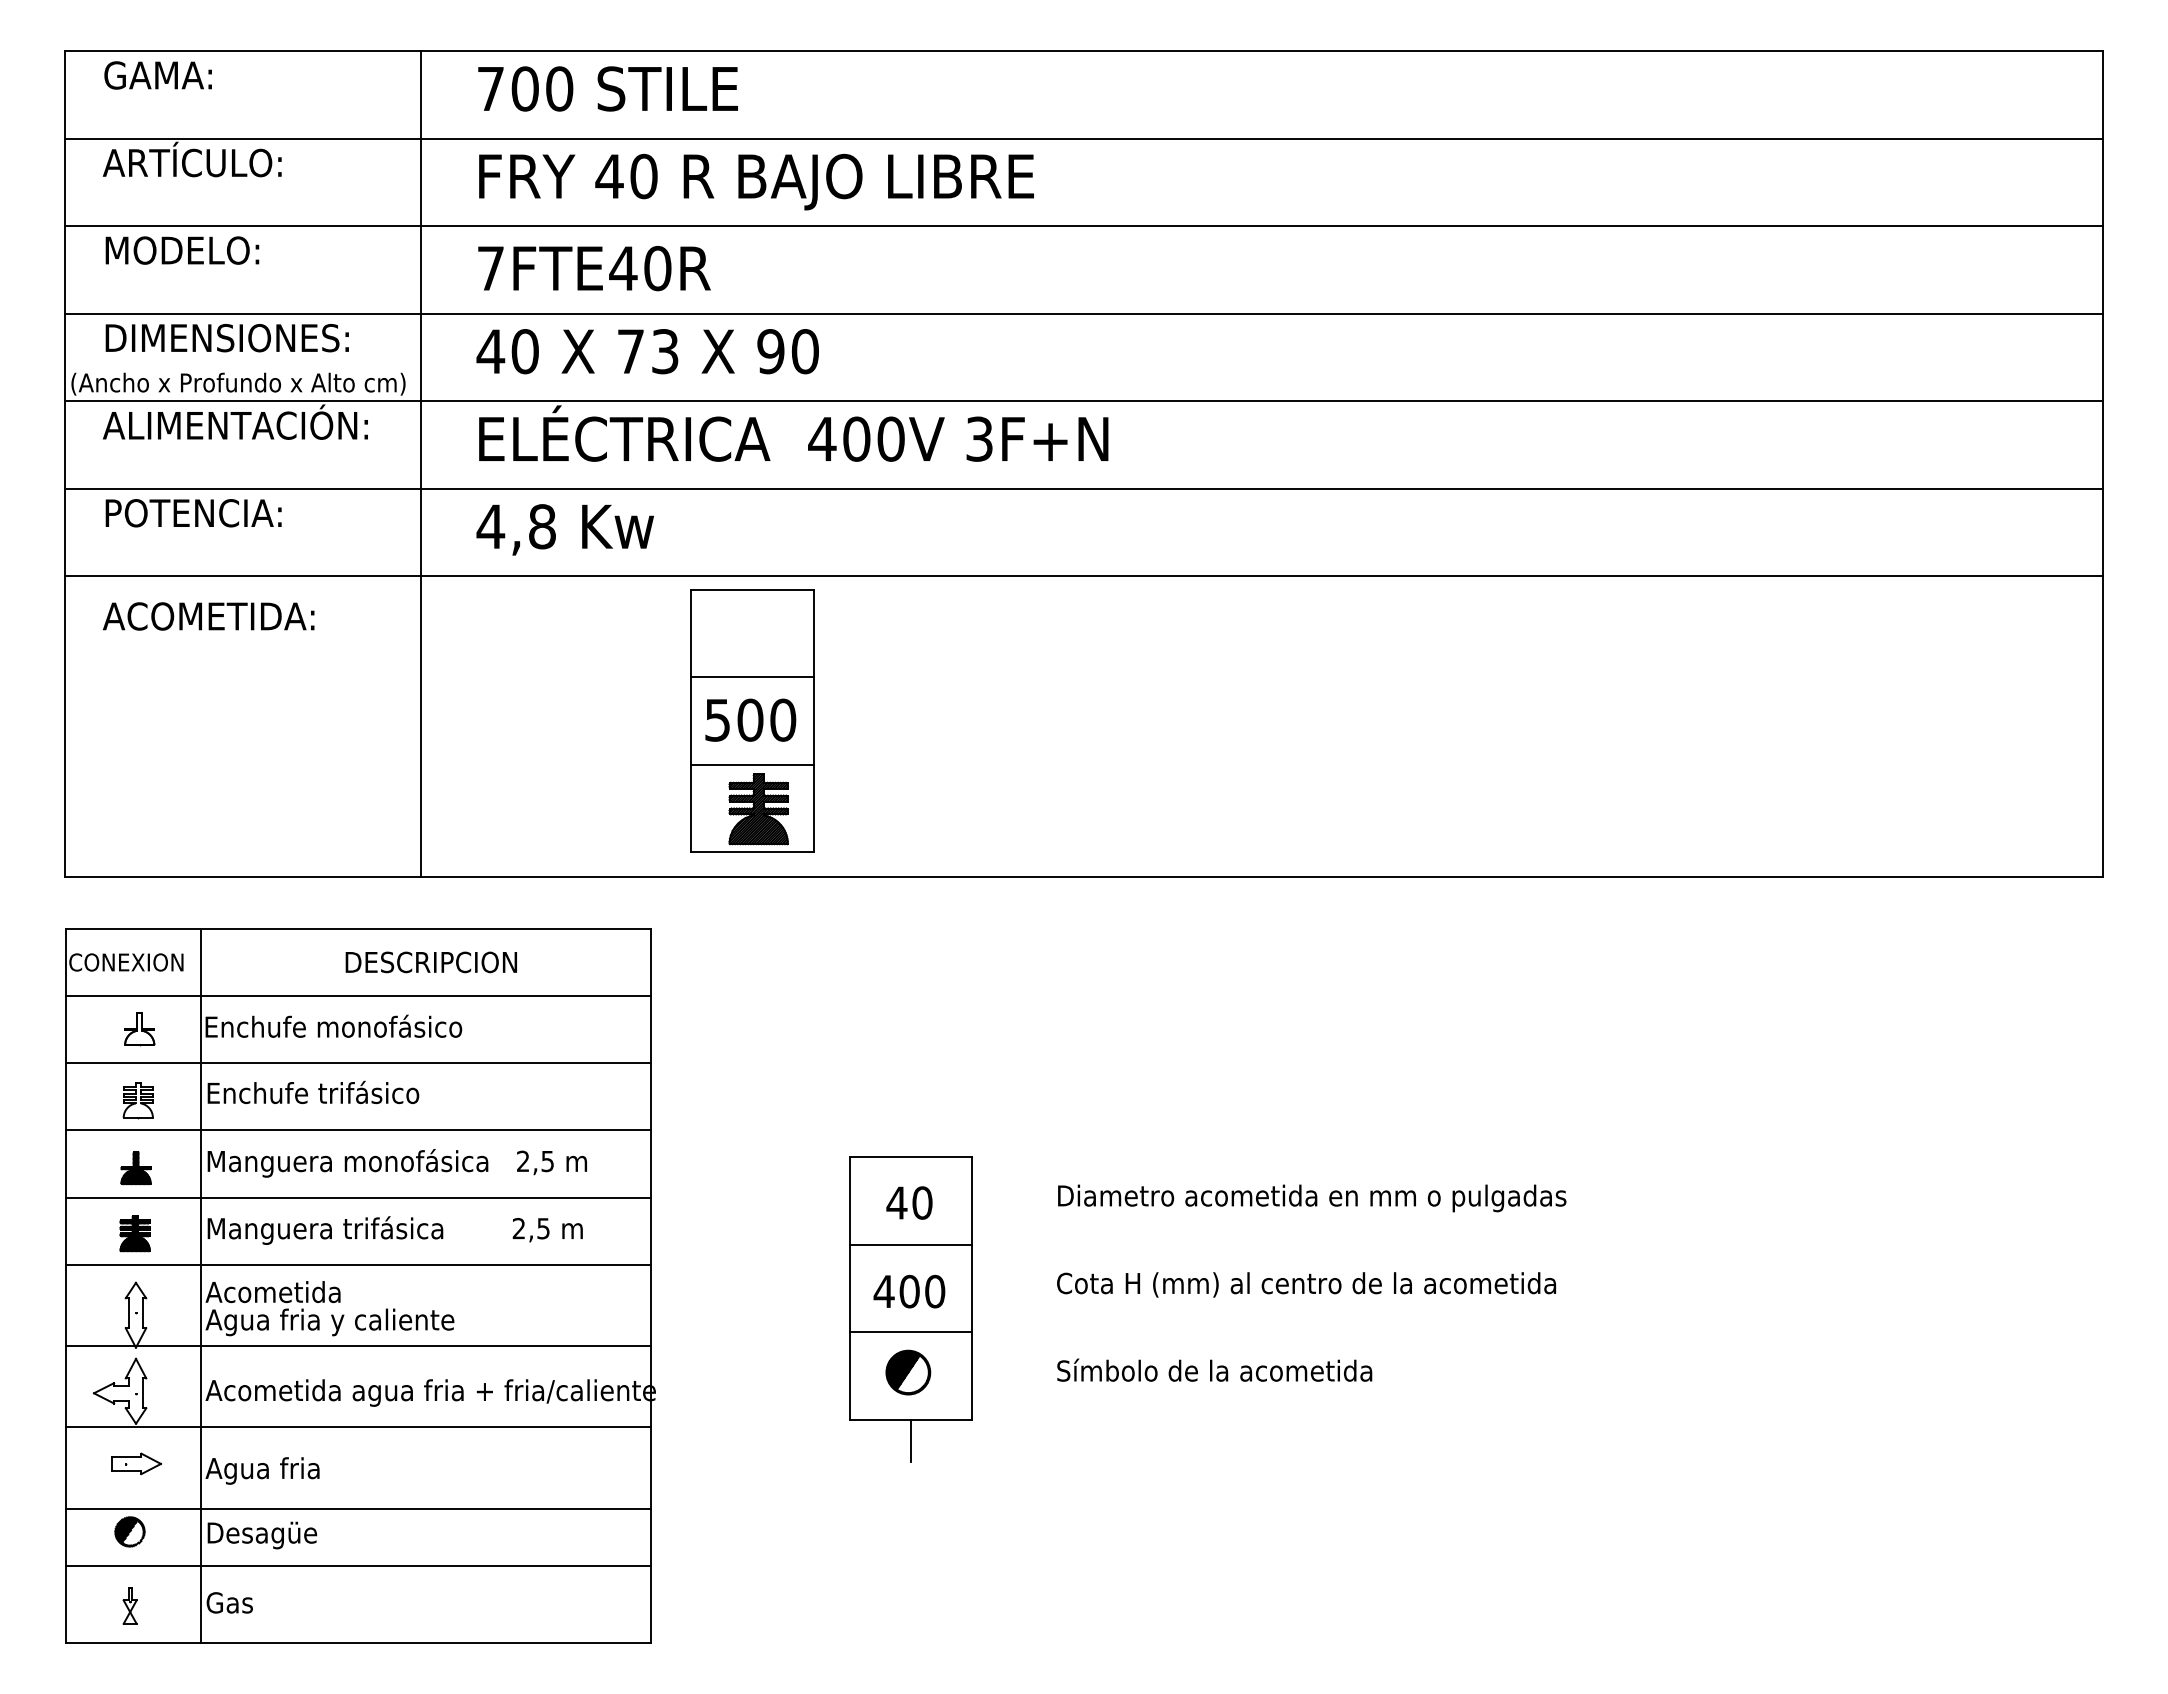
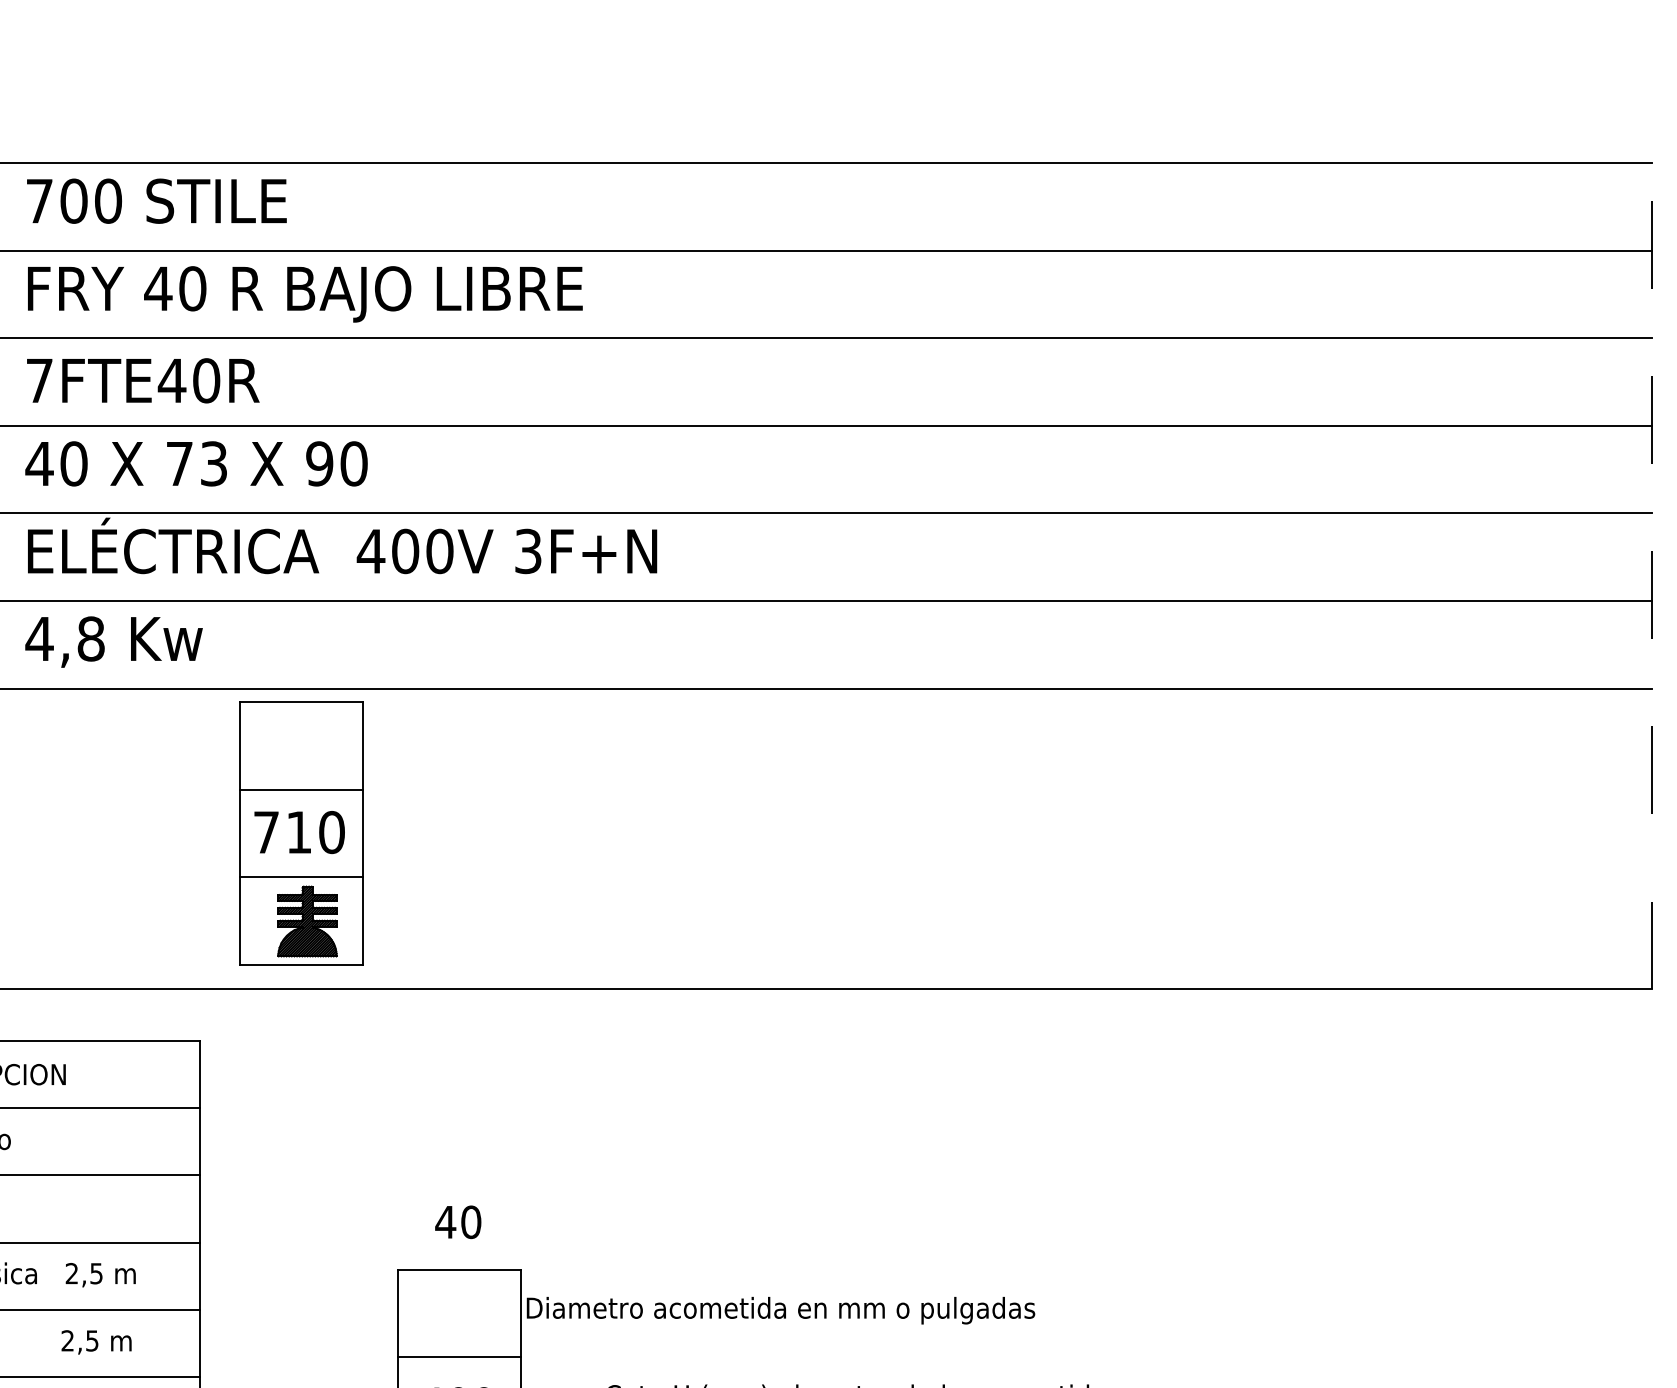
line: (2102, 463) -> (1651, 575), solid -> dashed
text: (734, 719) -> (283, 831), 500 -> 710
text: (1312, 1198) -> (781, 1310), moved
text: (909, 1202) -> (458, 1221), moved

